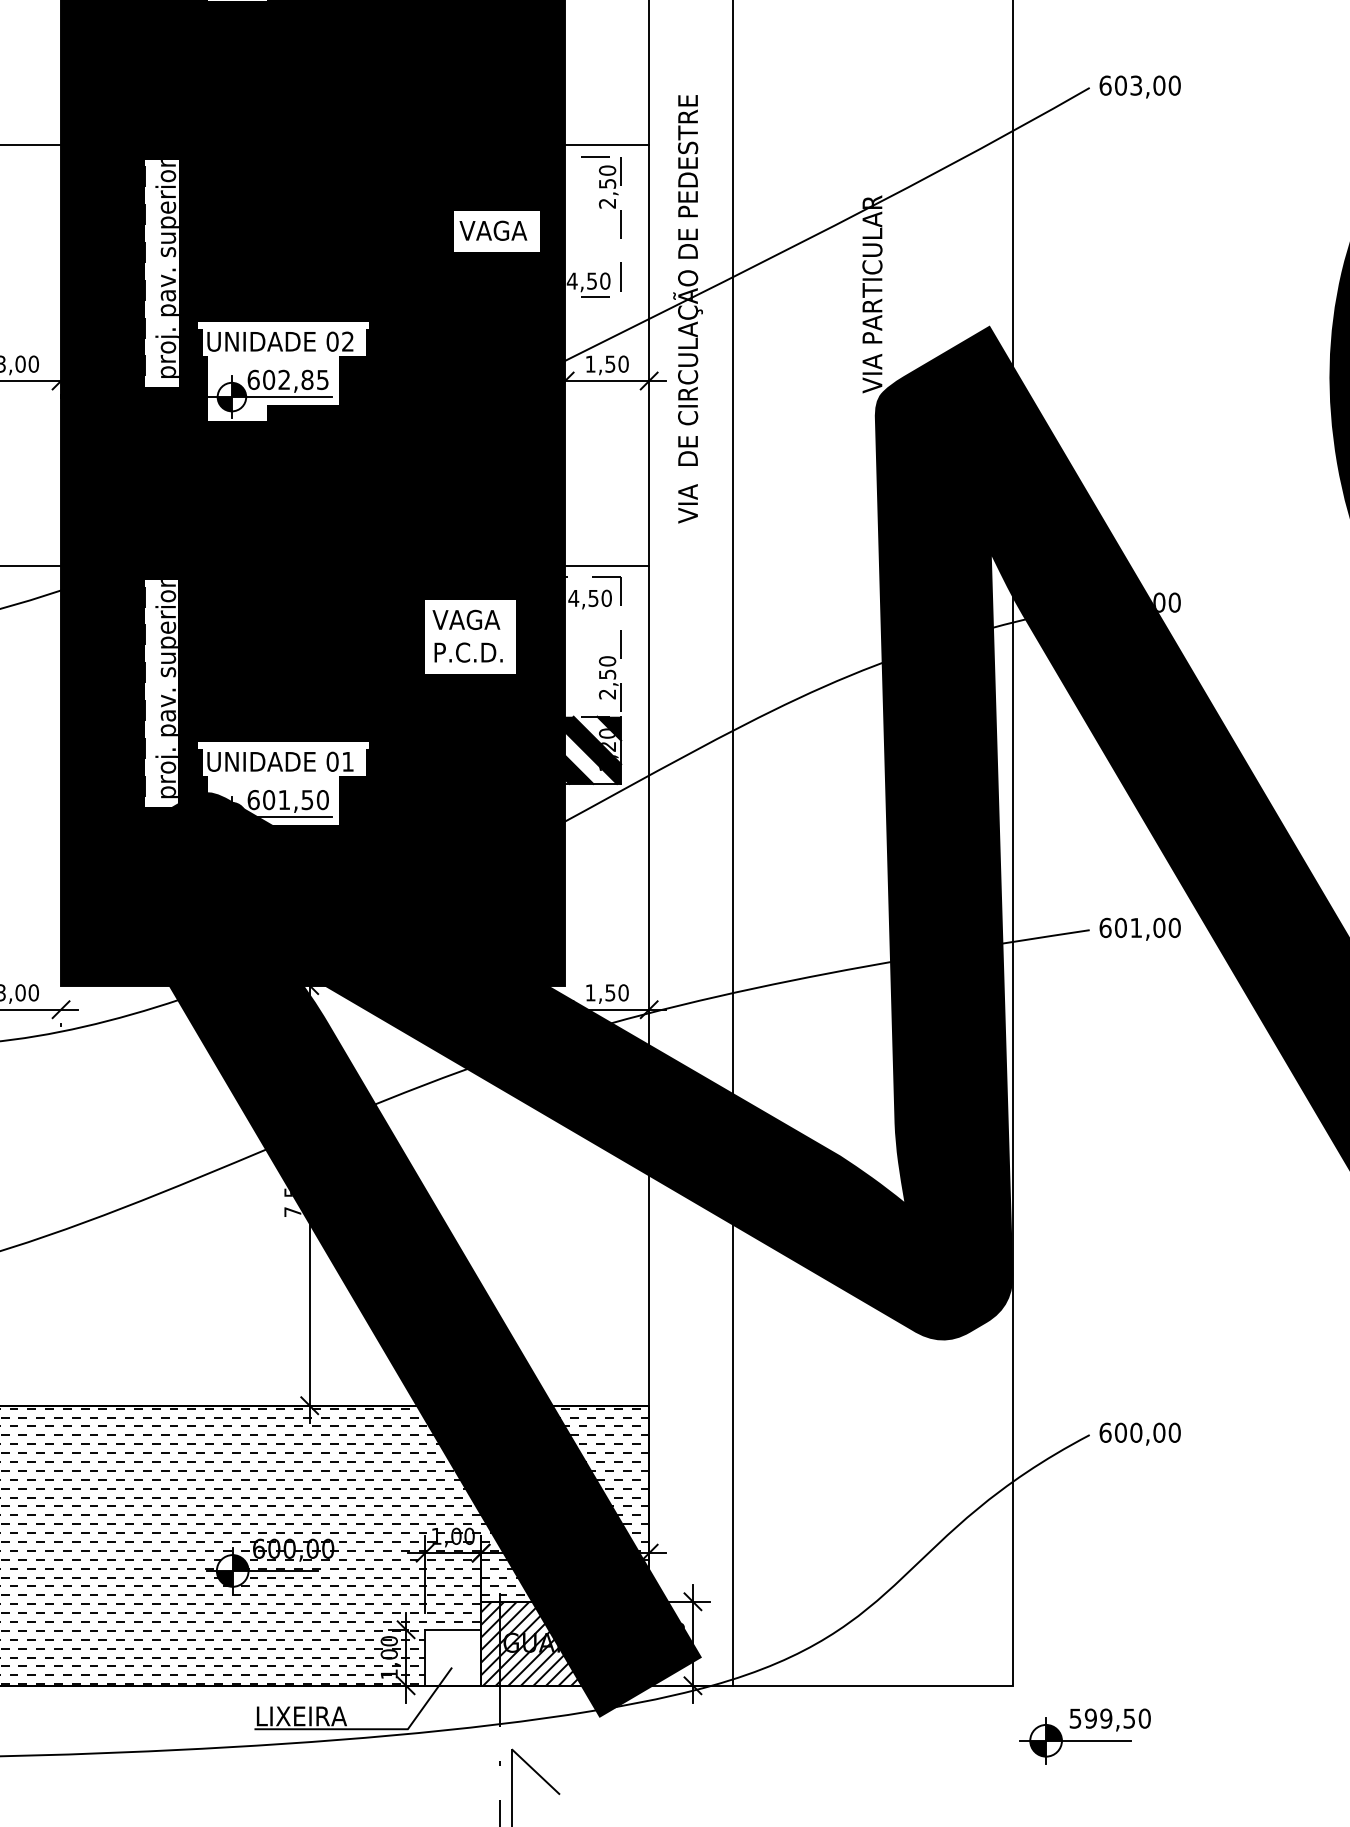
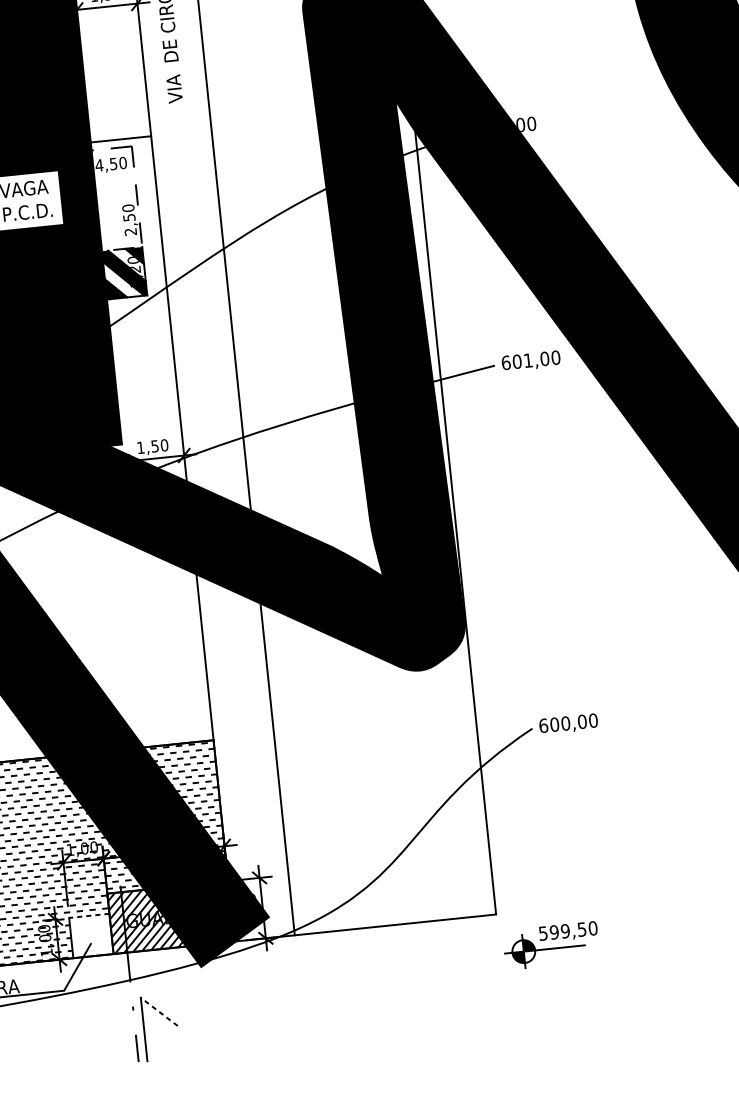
line: (452, 1629) -> (88, 915), solid -> dashed
line: (535, 1771) -> (159, 1011), solid -> dashed

